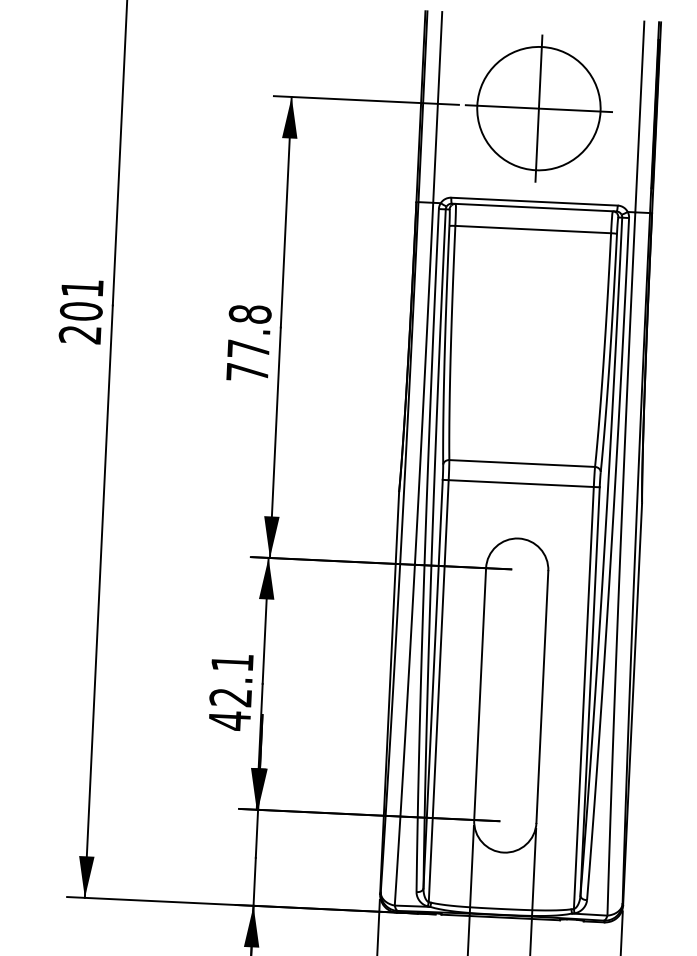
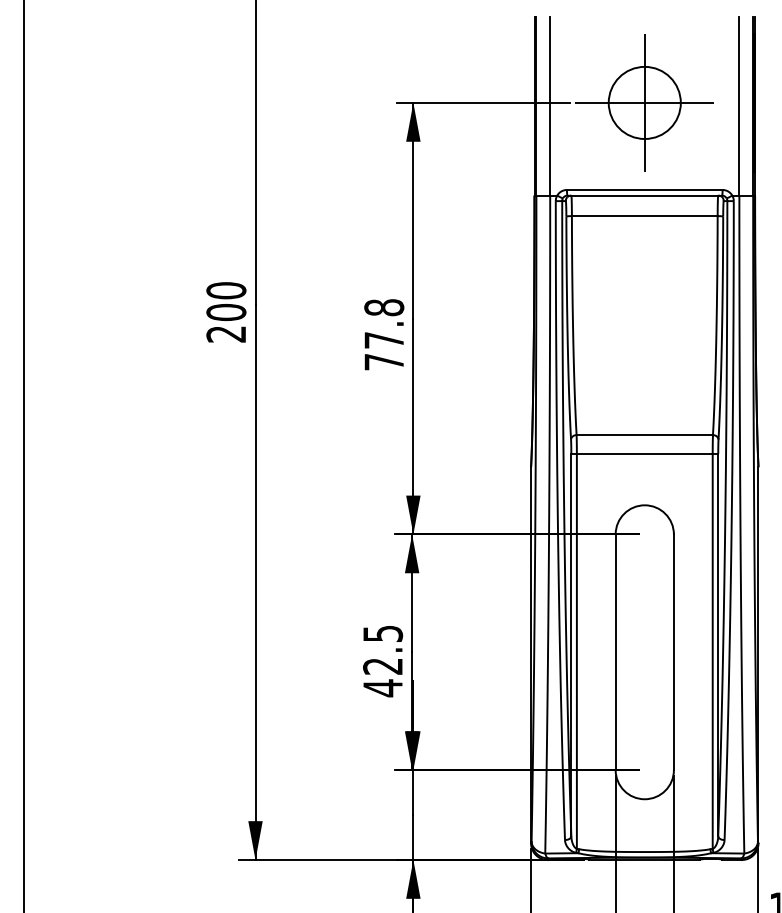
circle: (538, 108) -> (644, 102), size x0.62
text: (82, 287) -> (226, 290), 201 -> 200
text: (233, 662) -> (383, 633), 42.1 -> 42.5

